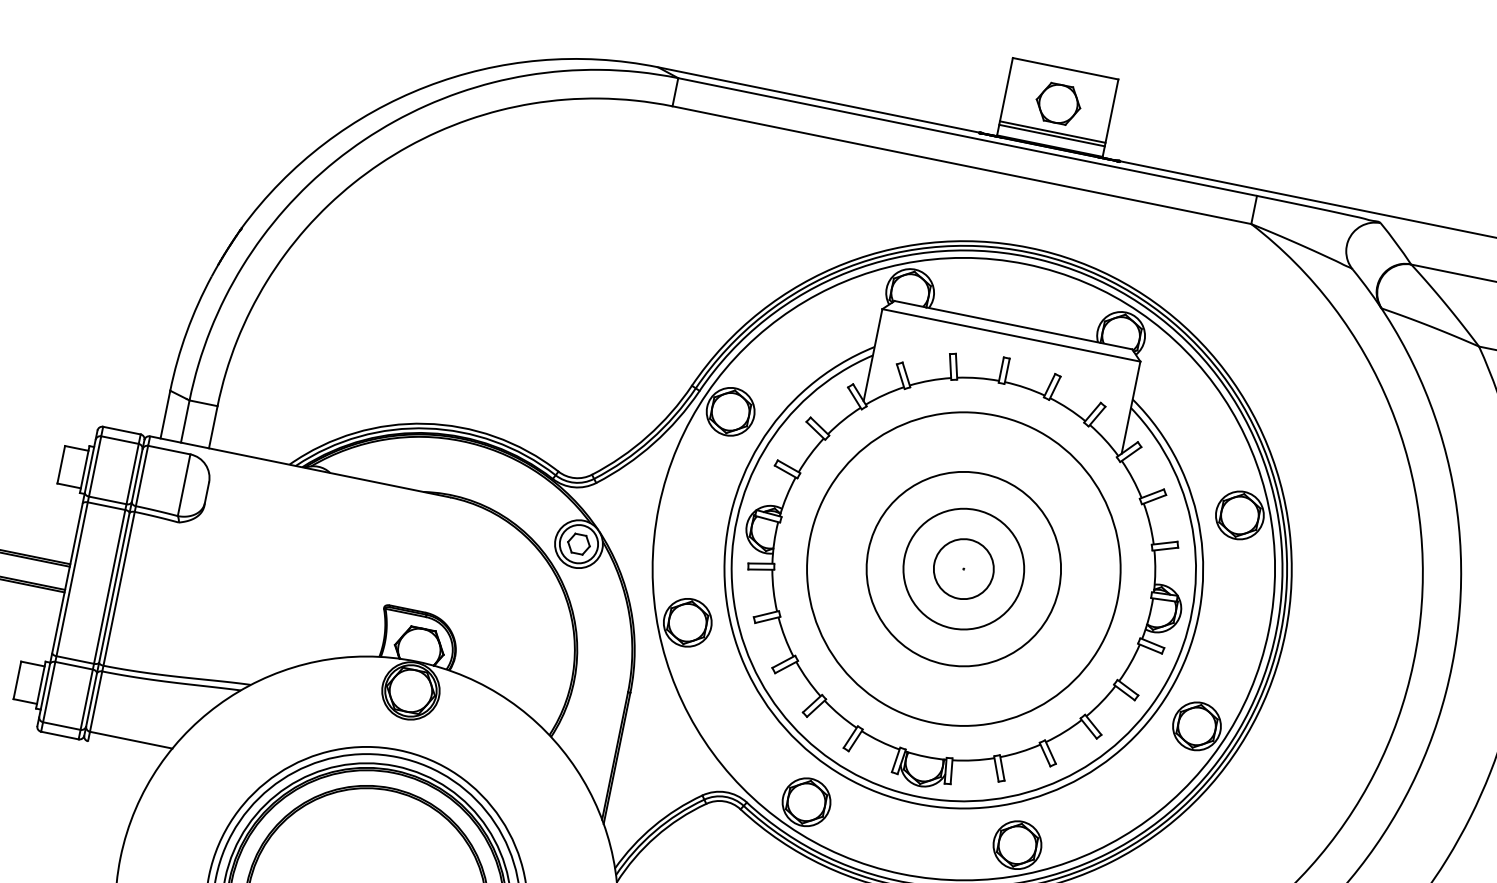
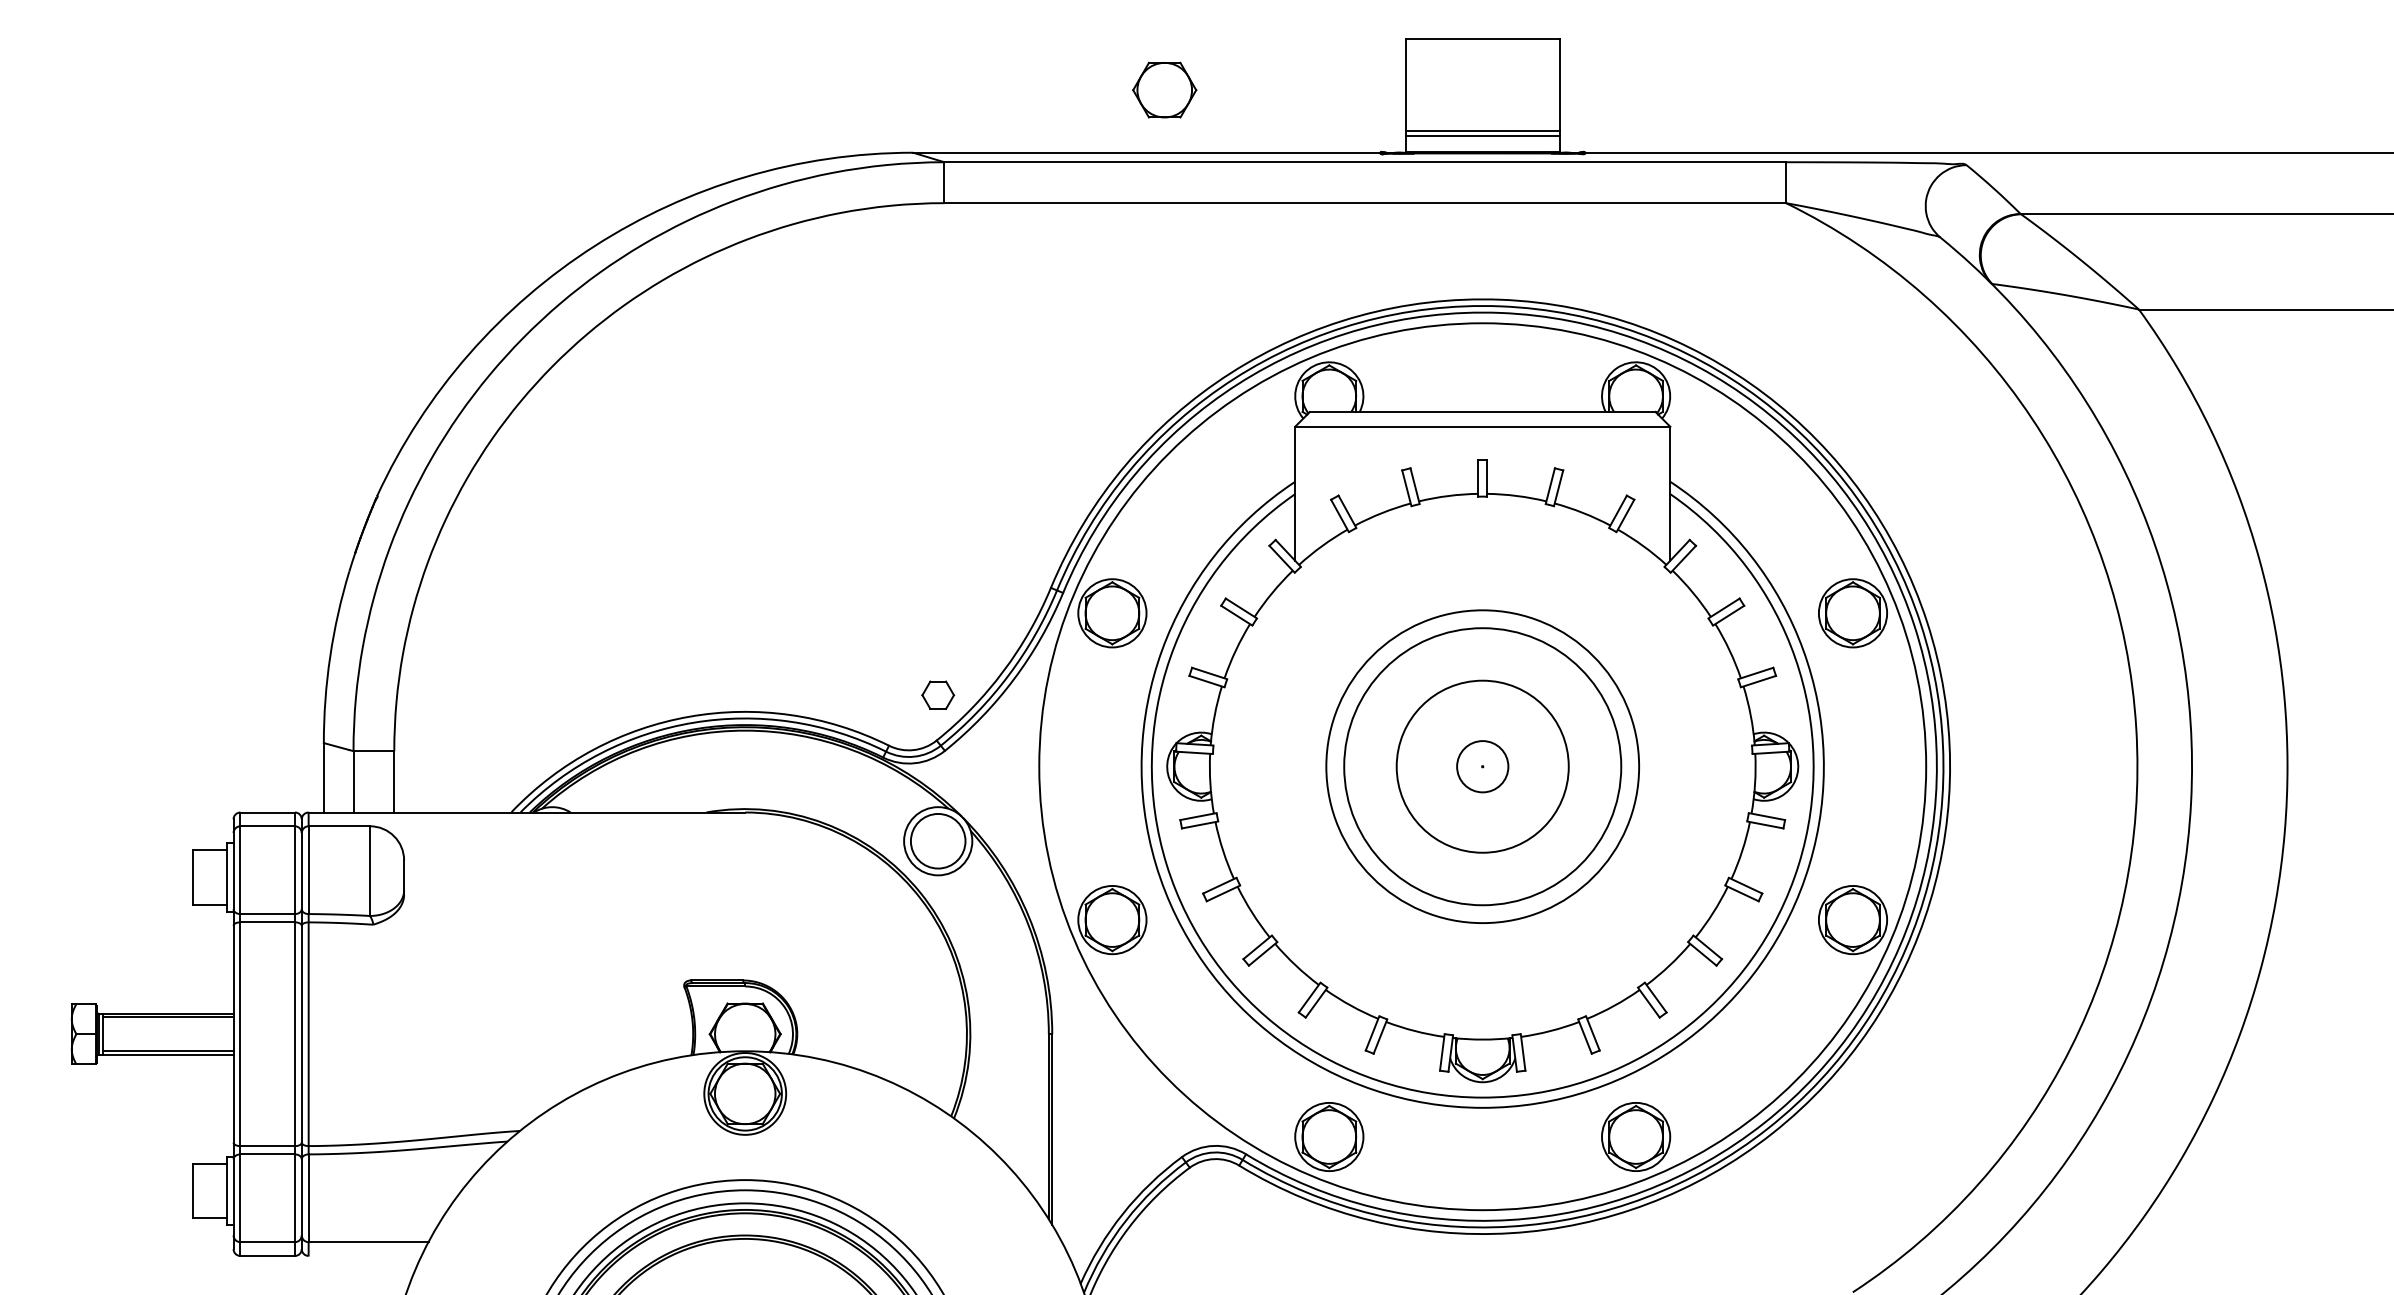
part: (1058, 103) -> (1164, 89), moved
part: (579, 543) -> (938, 694), moved
circle: (963, 568) -> (1482, 766), size x0.6
circle: (963, 568) -> (1482, 766), size x0.7

